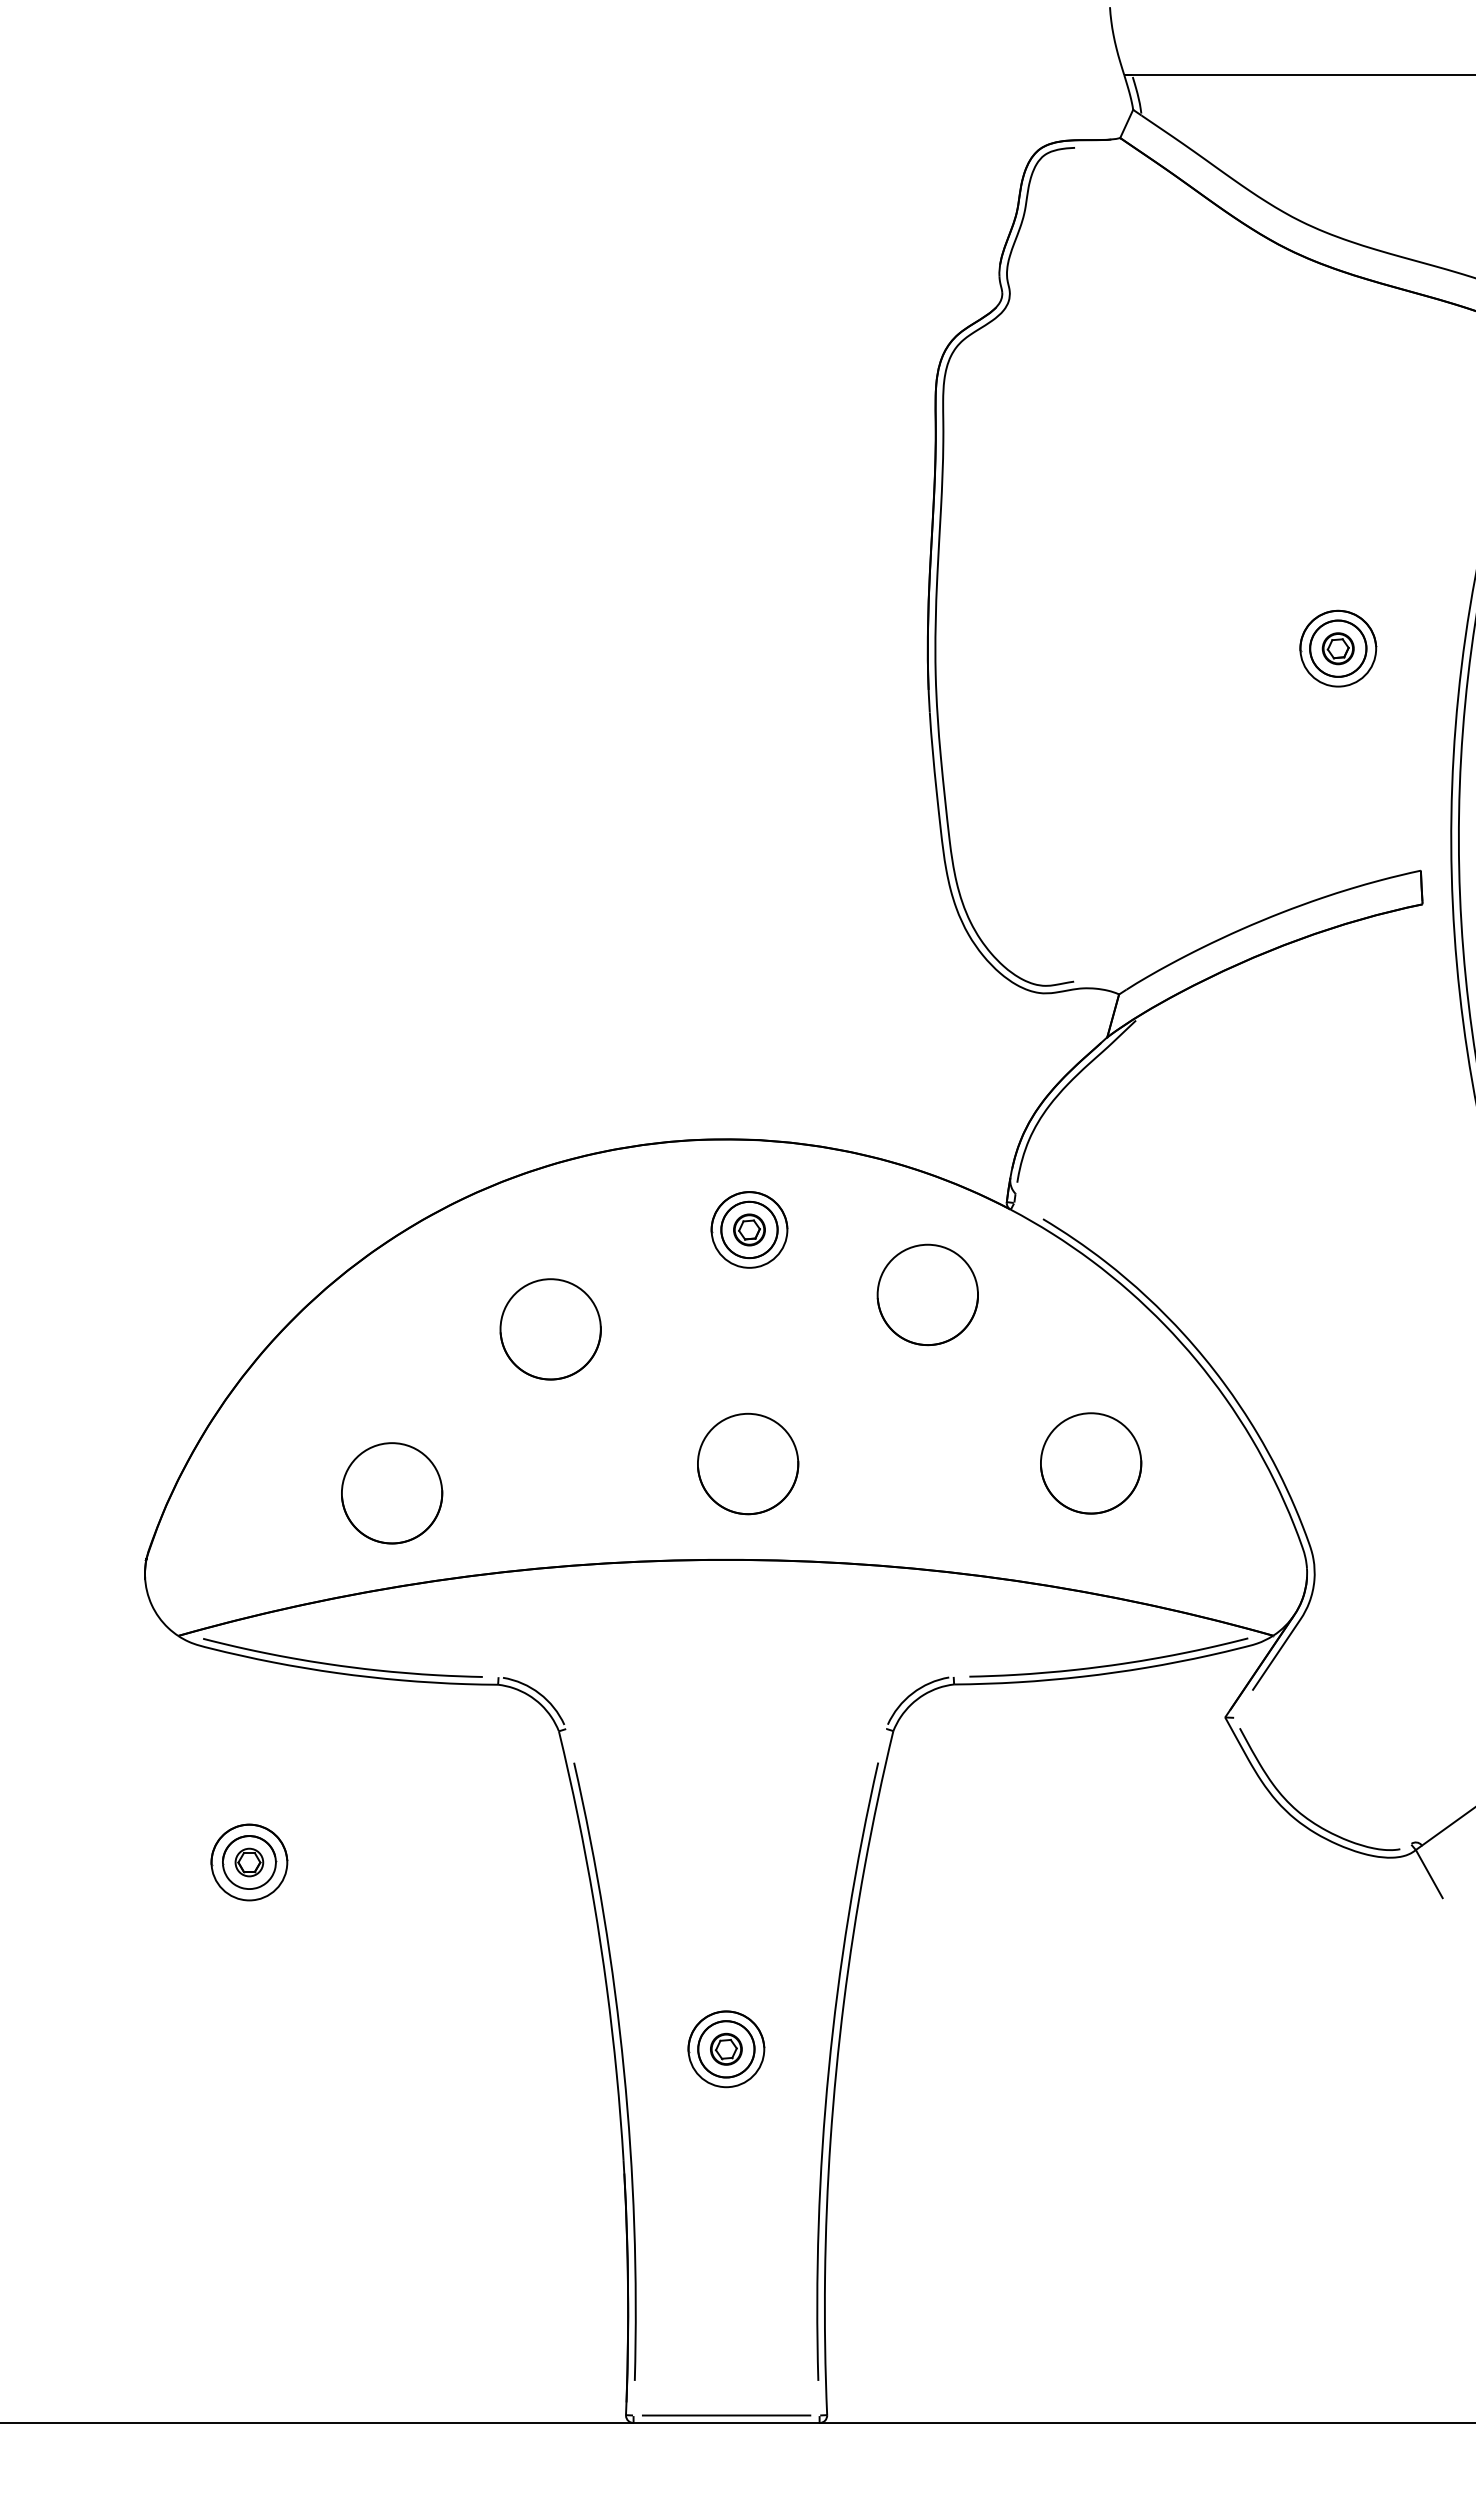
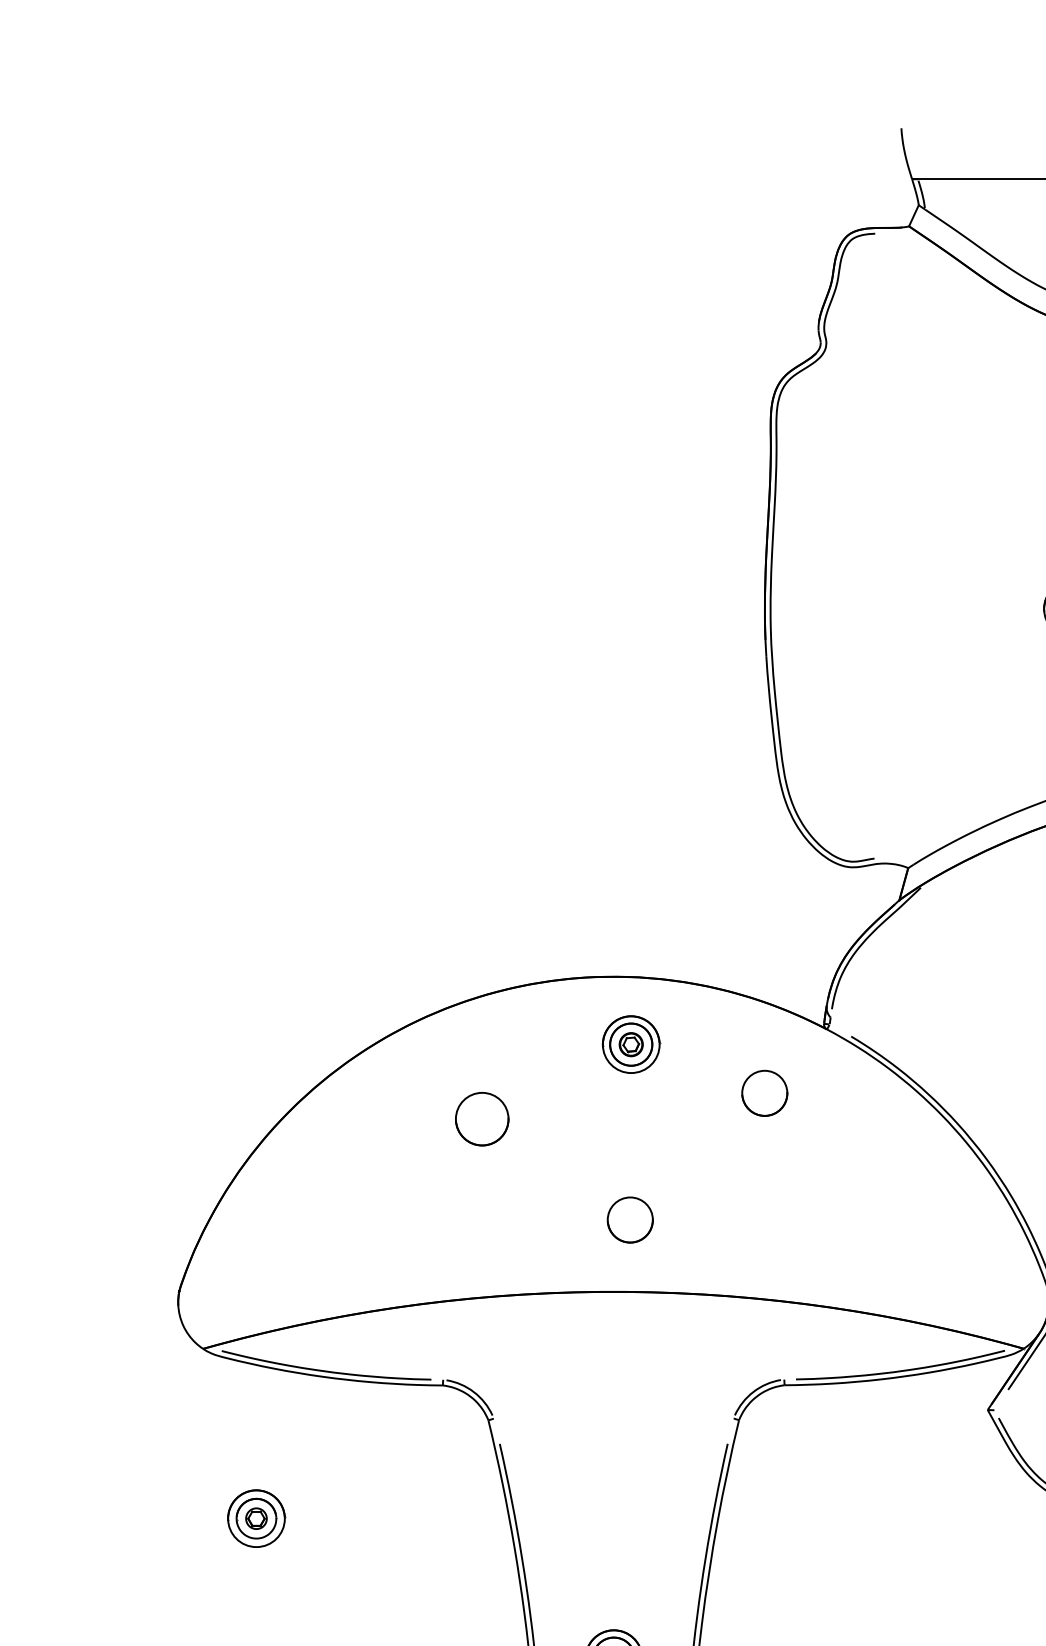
part: (927, 1294) -> (764, 1093), size x0.6
part: (550, 1329) -> (482, 1119), size x0.7
part: (748, 1463) -> (630, 1219), size x0.6
part: (1091, 1463) -> (887, 1219), removed
part: (392, 1493) -> (363, 1242), removed

